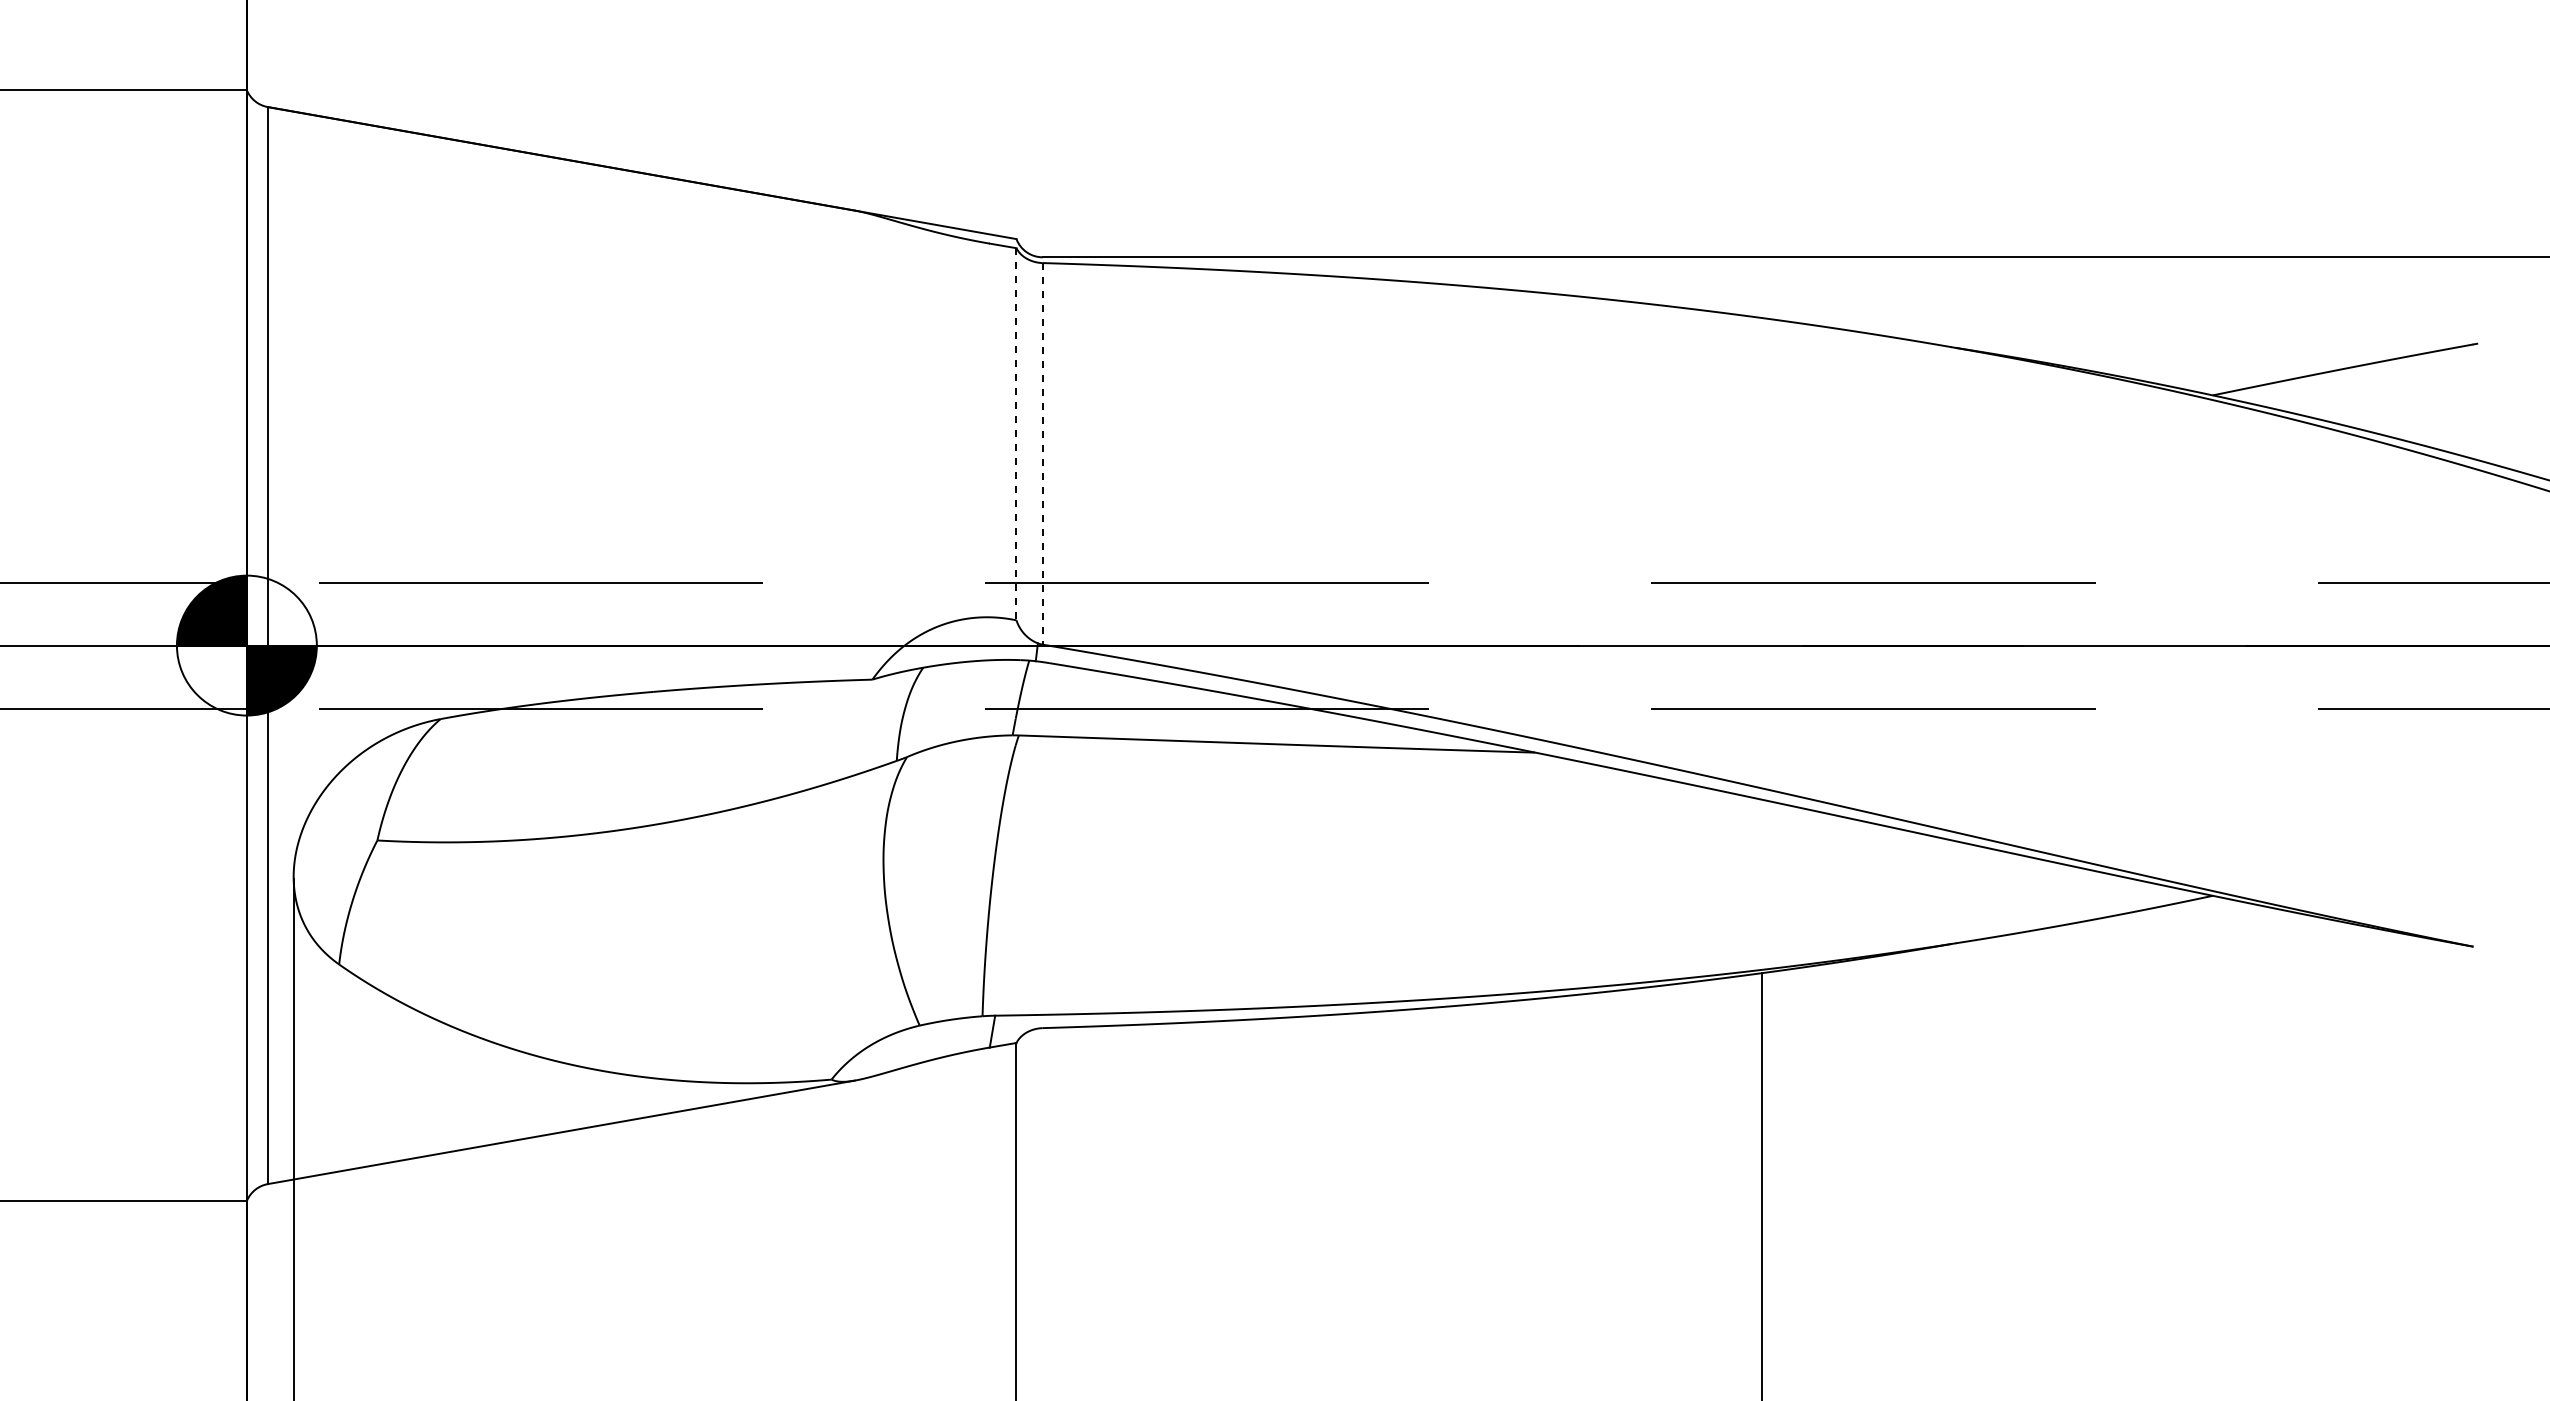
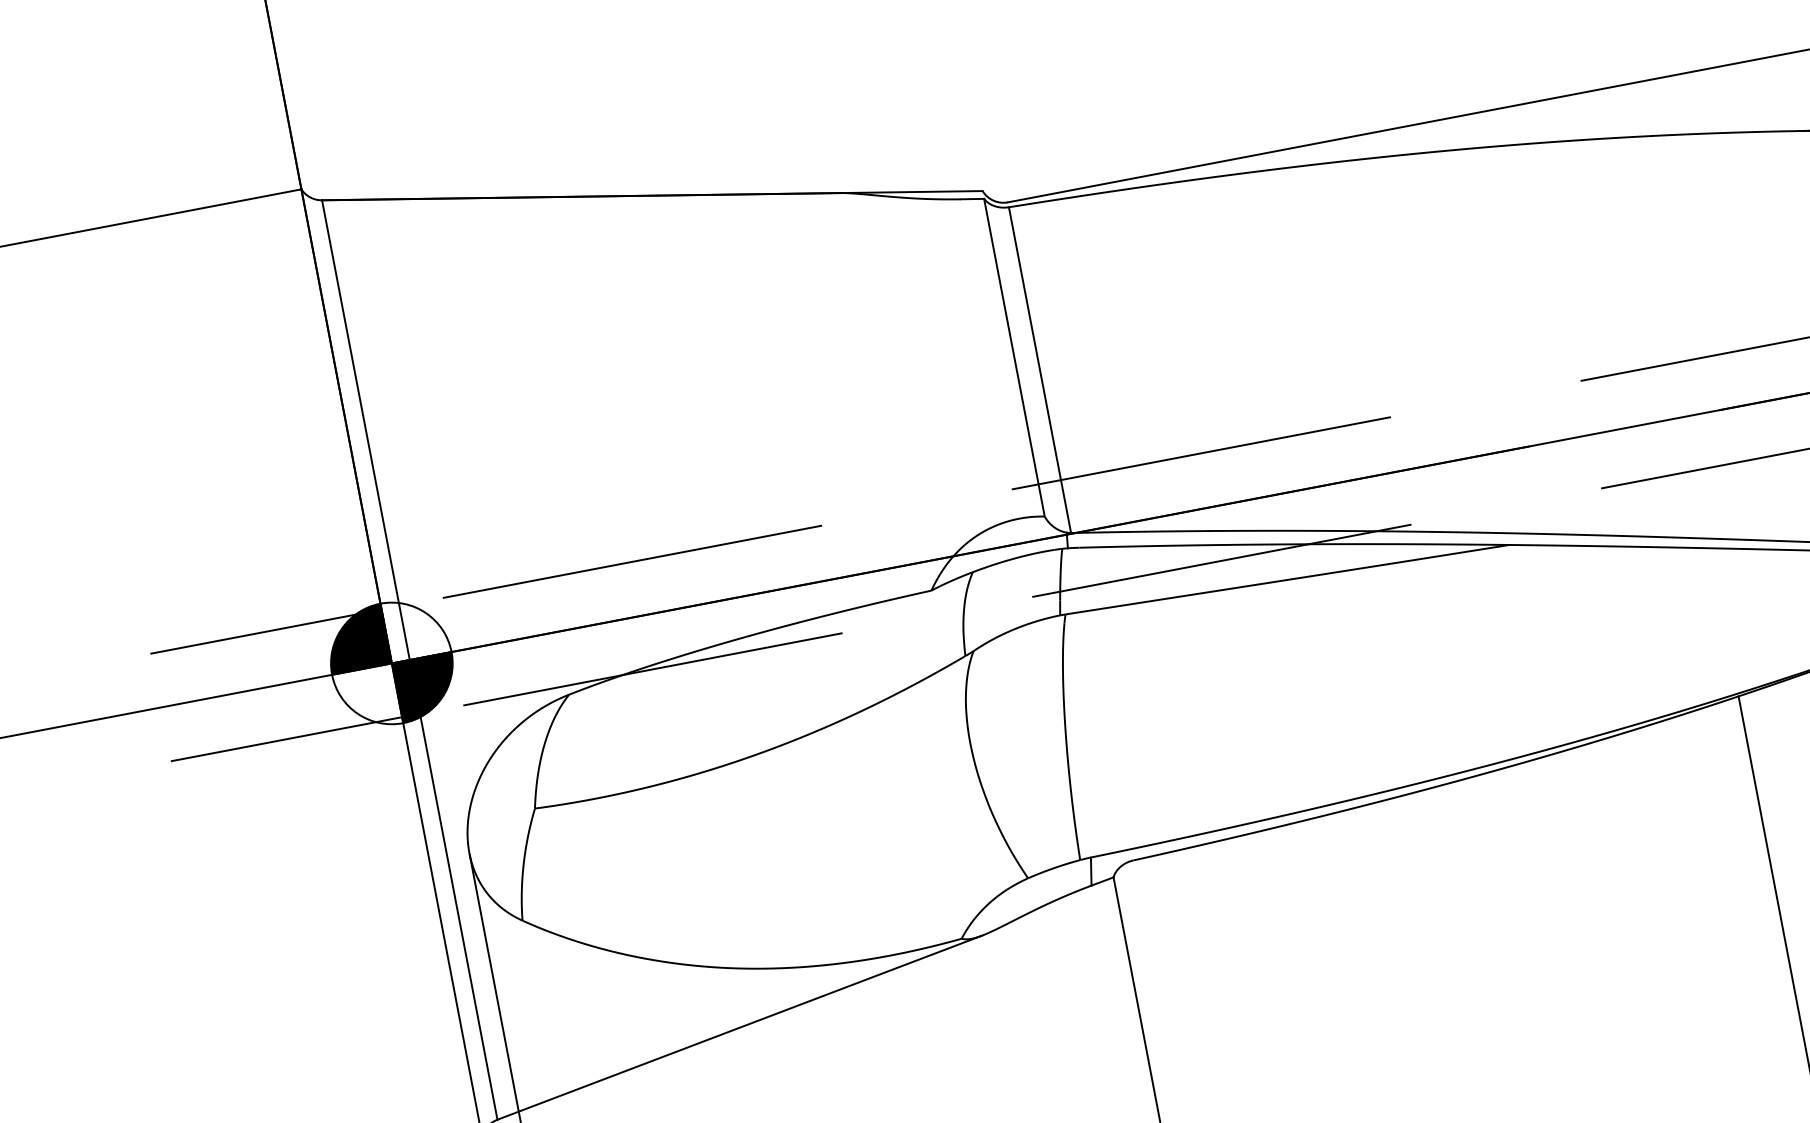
line: (1016, 434) -> (1014, 357), dashed -> solid
line: (1042, 453) -> (1039, 369), dashed -> solid

